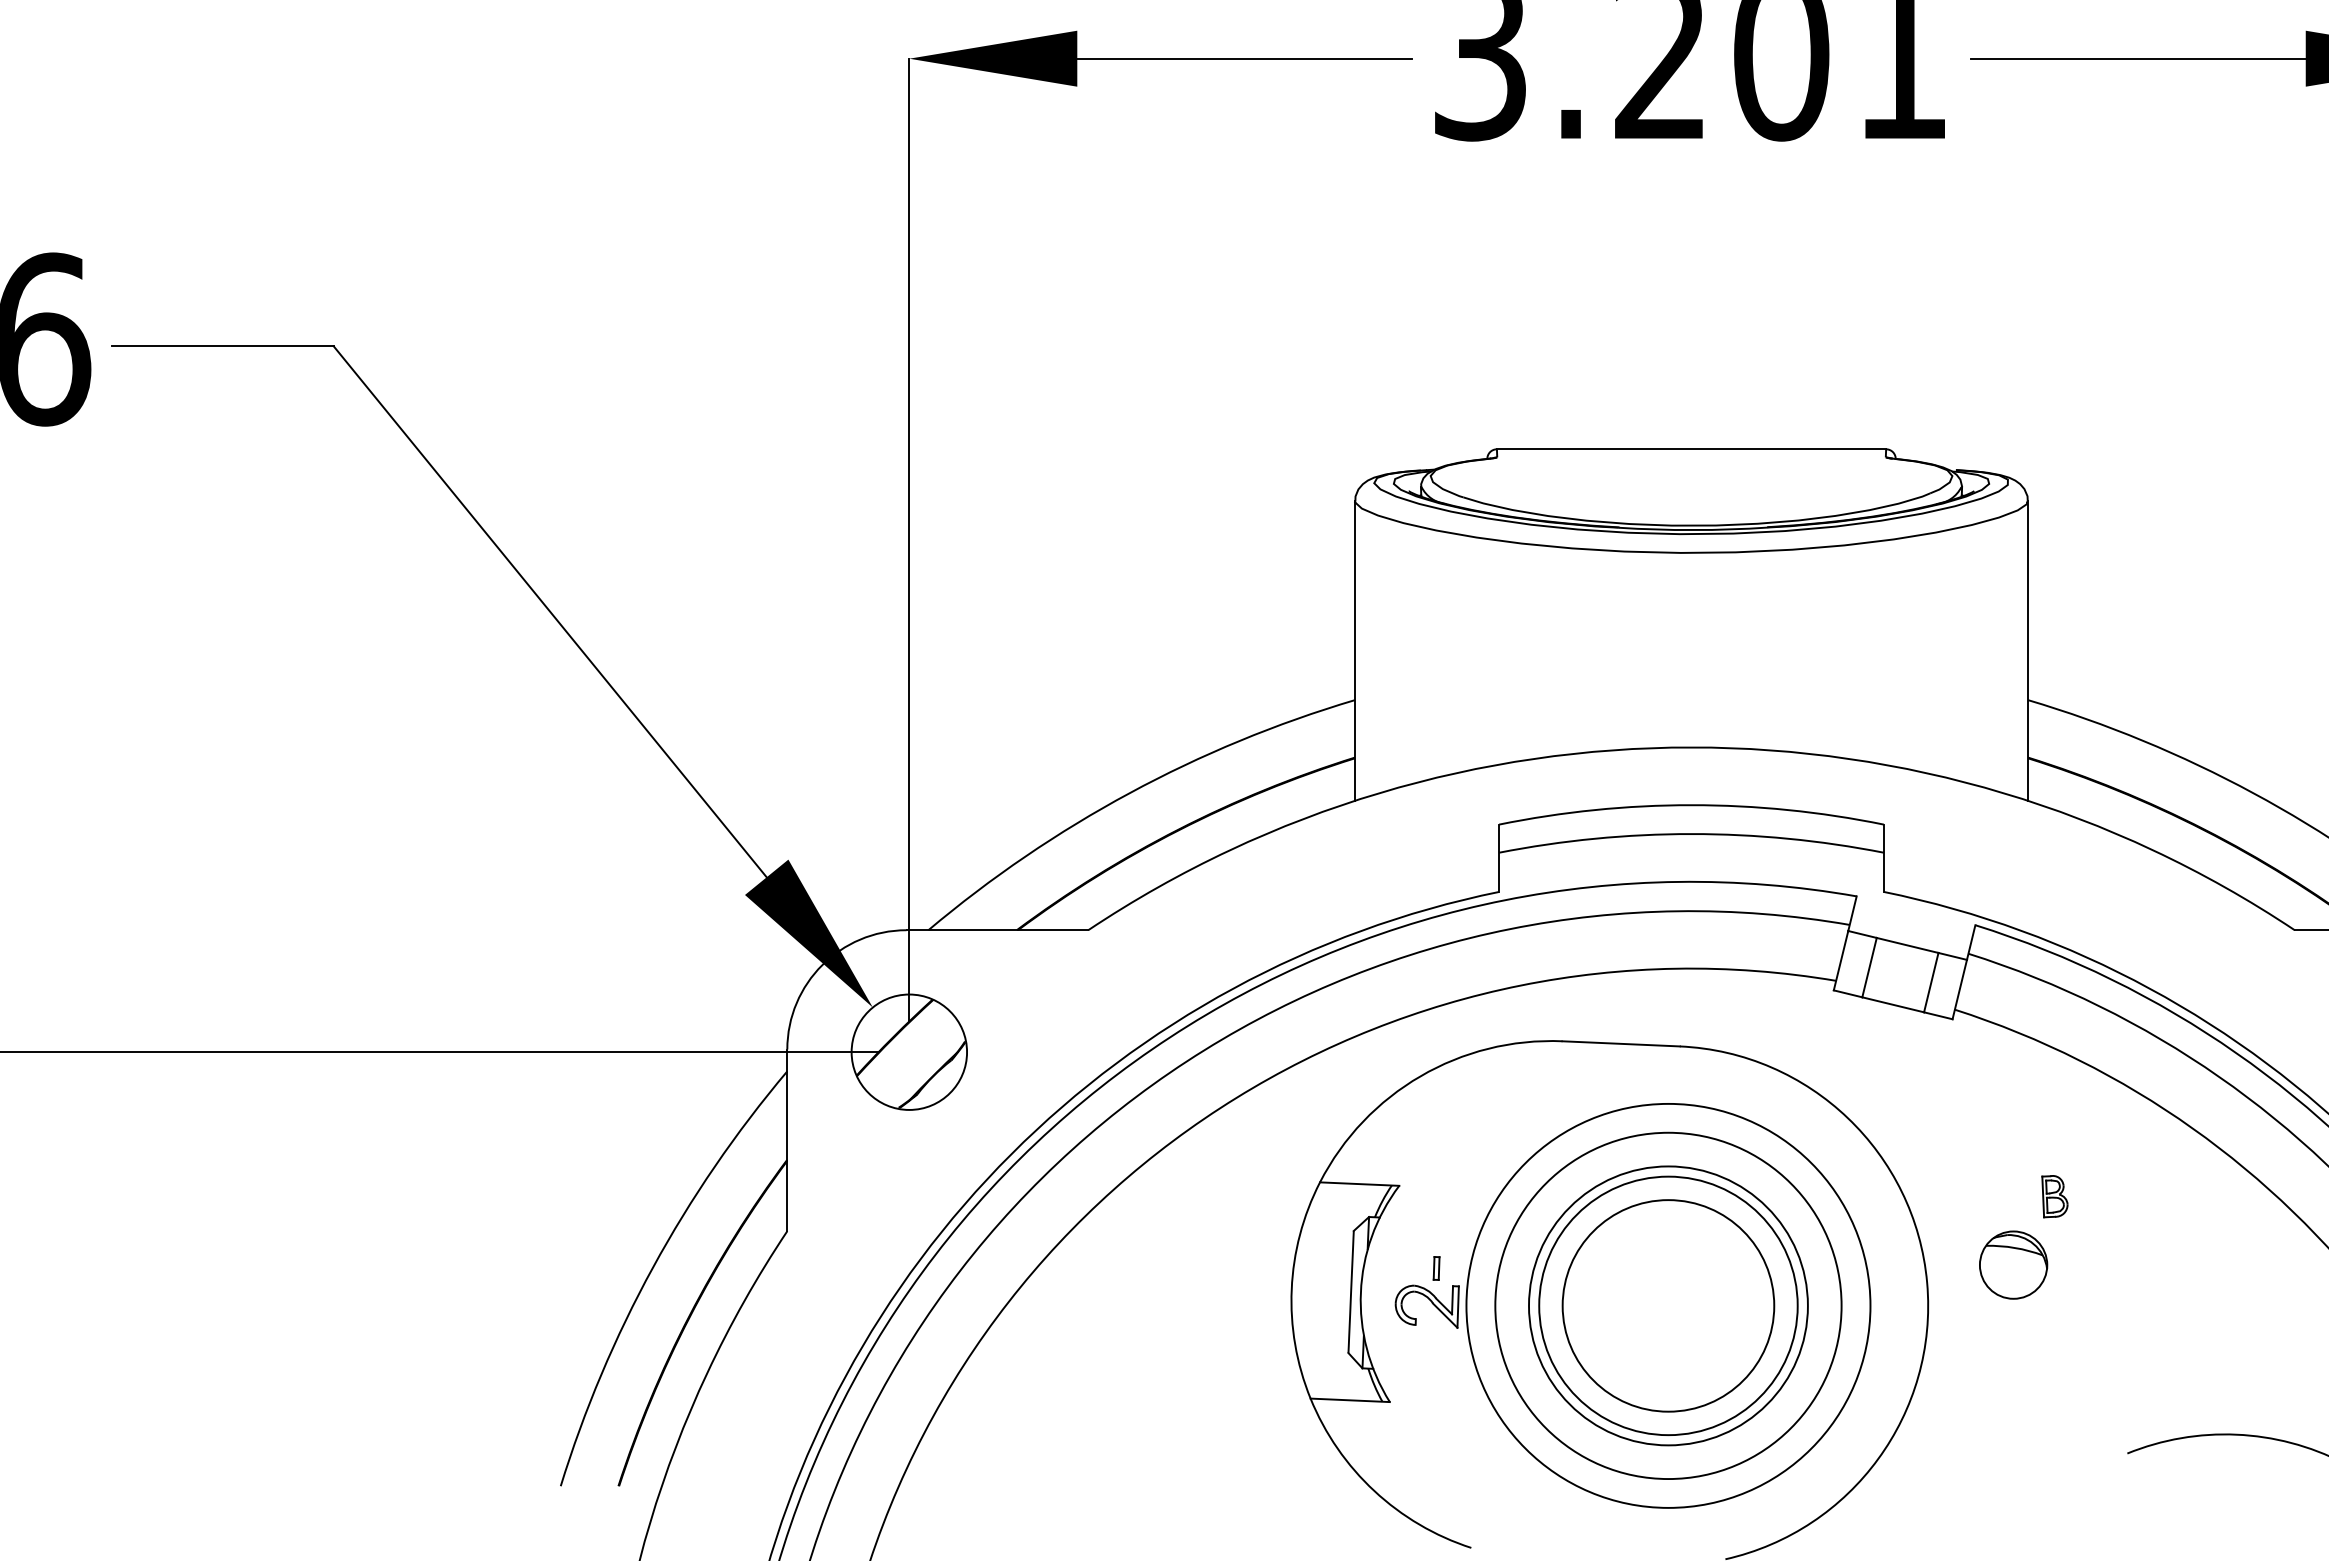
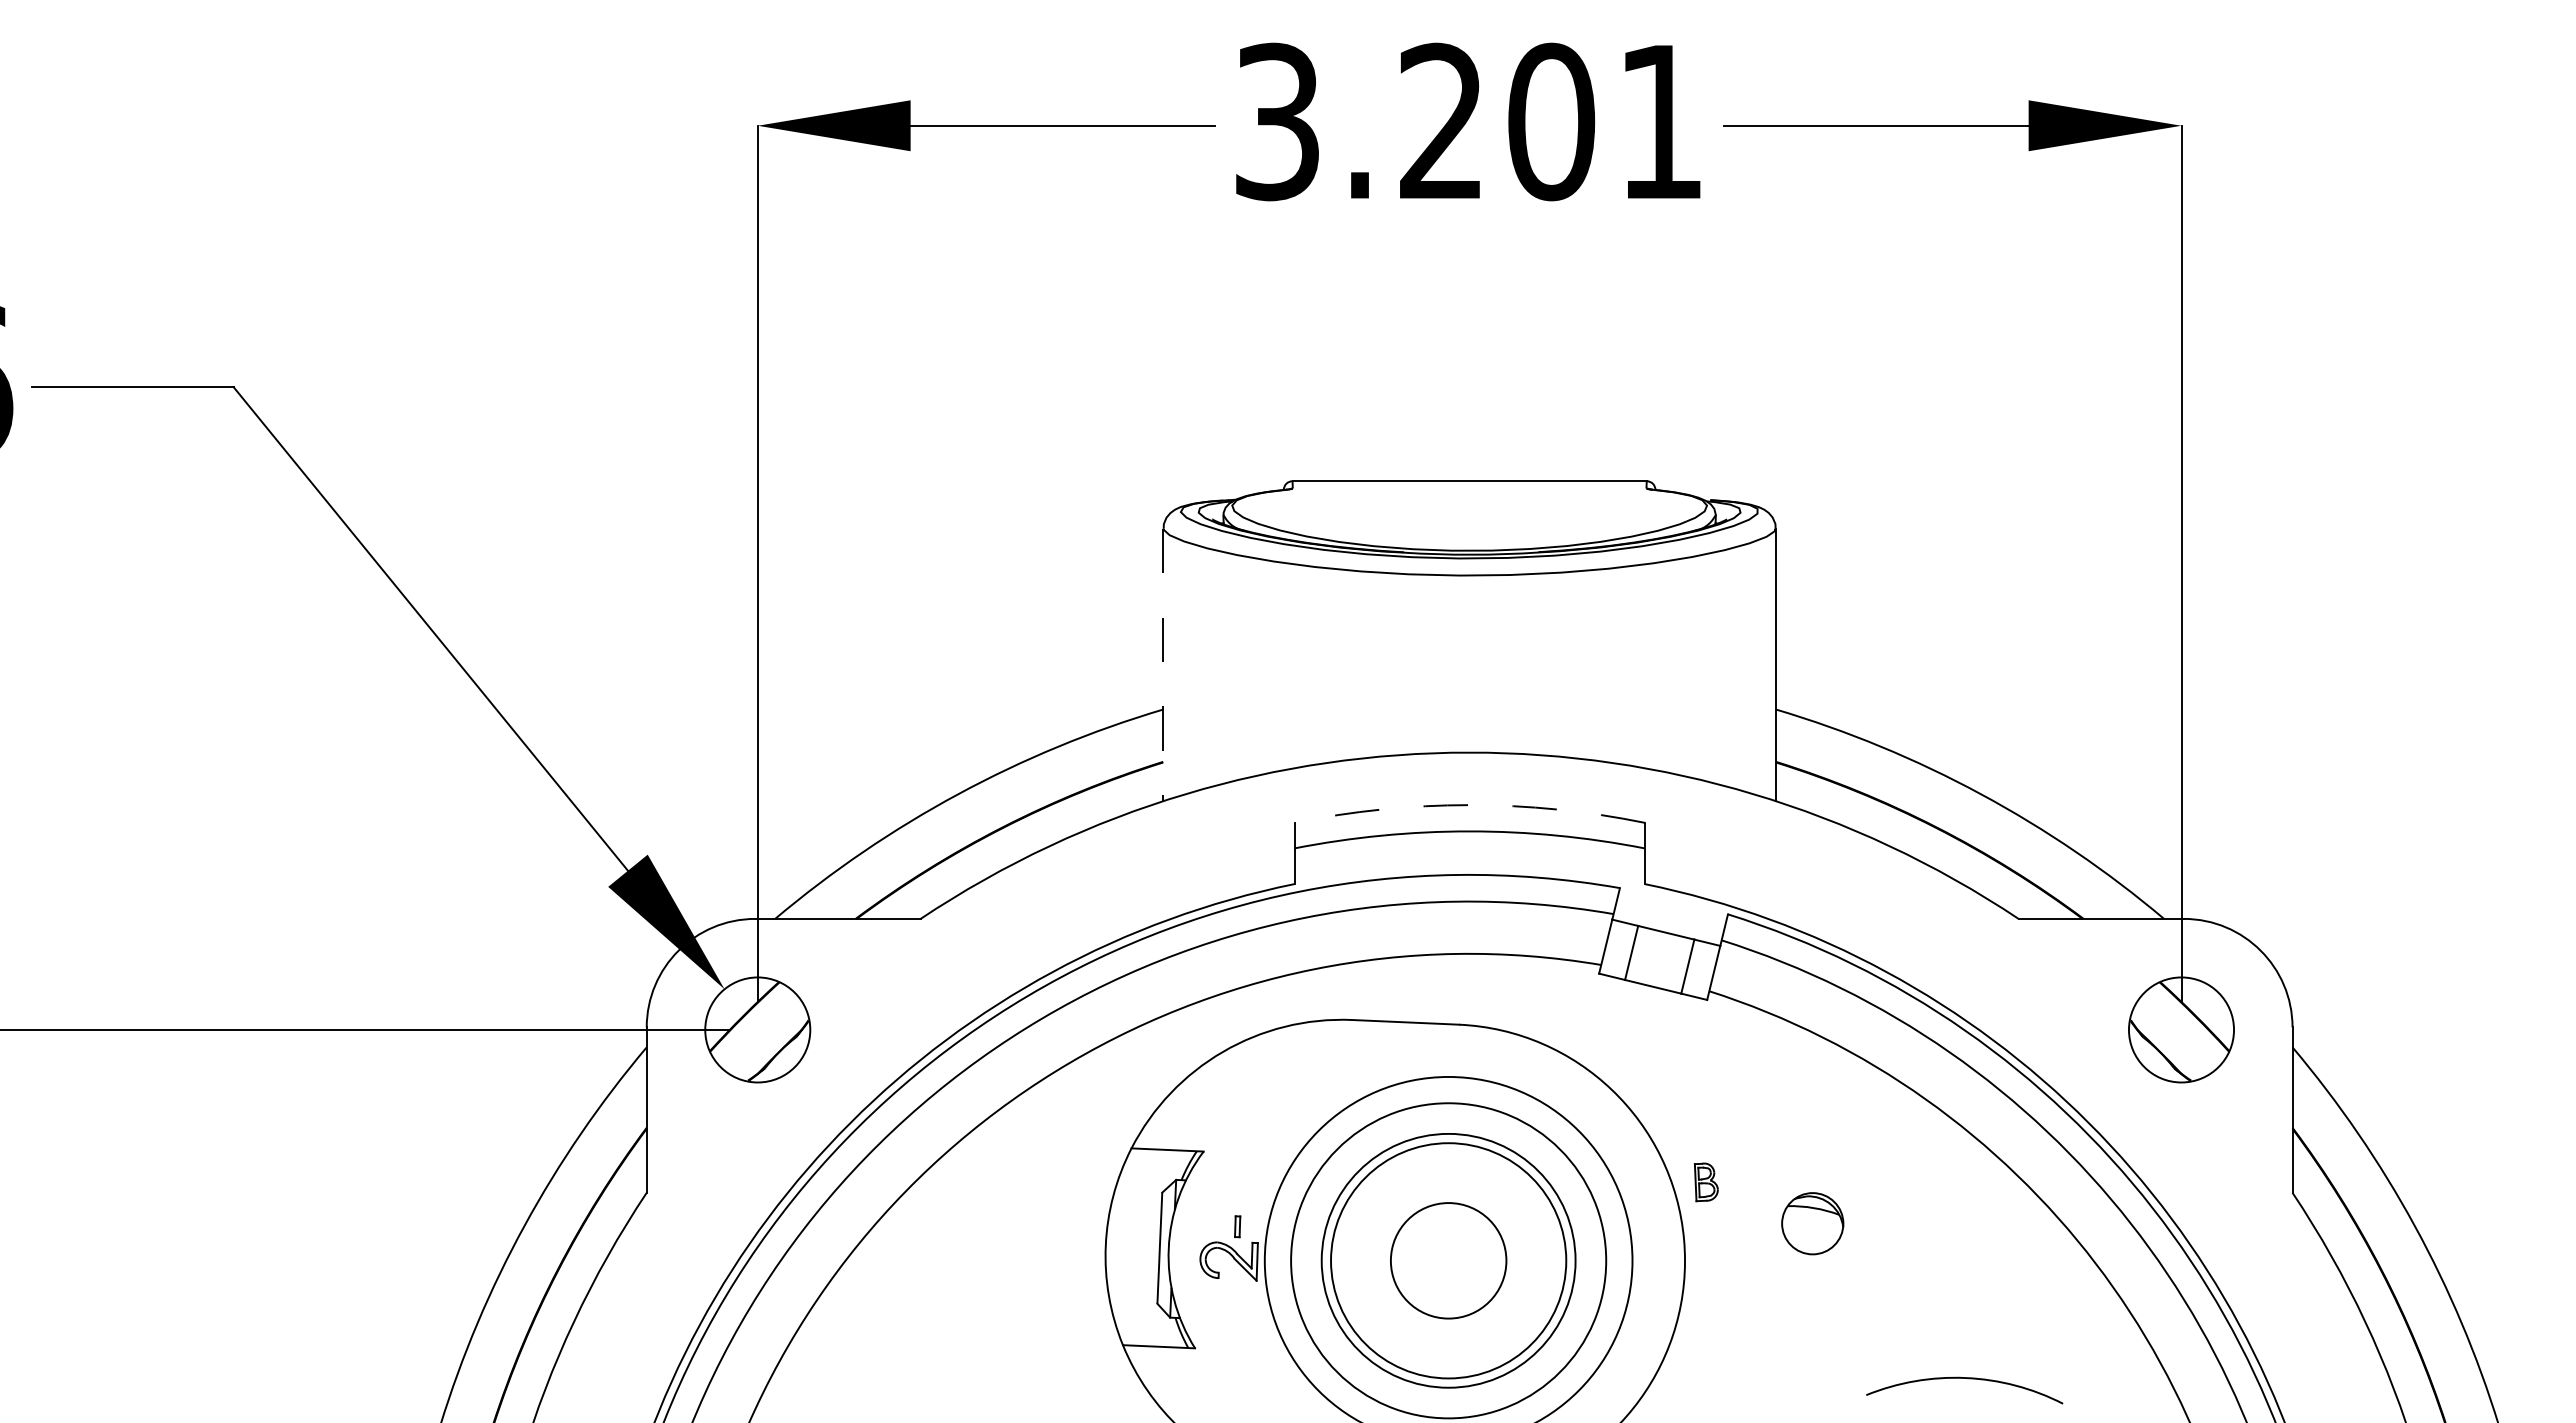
line: (1355, 651) -> (1163, 665), solid -> dashed
arc: (1691, 805) -> (1469, 805), solid -> dashed
part: (2055, 1196) -> (1706, 1182), moved
part: (2013, 1264) -> (1812, 1223), moved
circle: (1668, 1305) -> (1448, 1260), size x0.6

